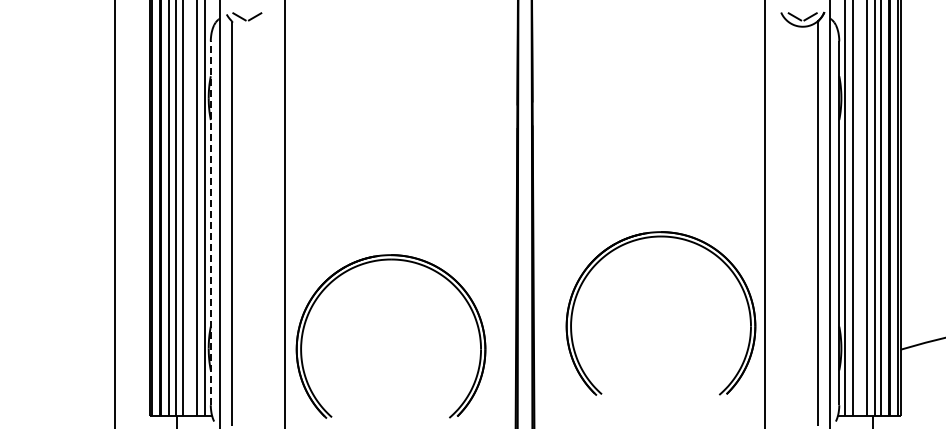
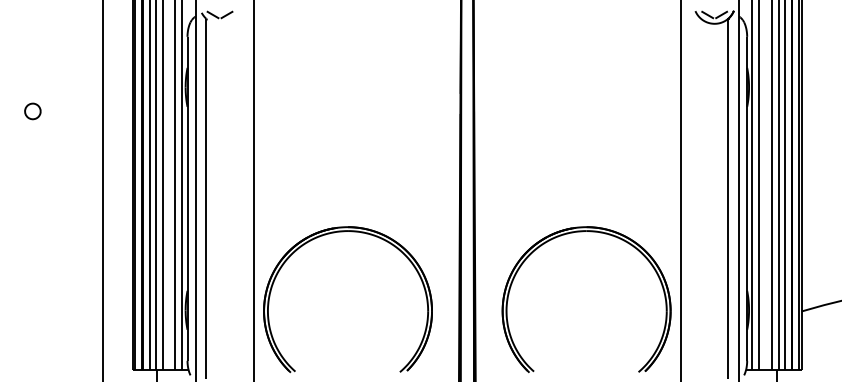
part: (36, 124) -> (32, 110), added
line: (210, 223) -> (187, 199), dashed -> solid
part: (649, 238) -> (576, 232), moved

